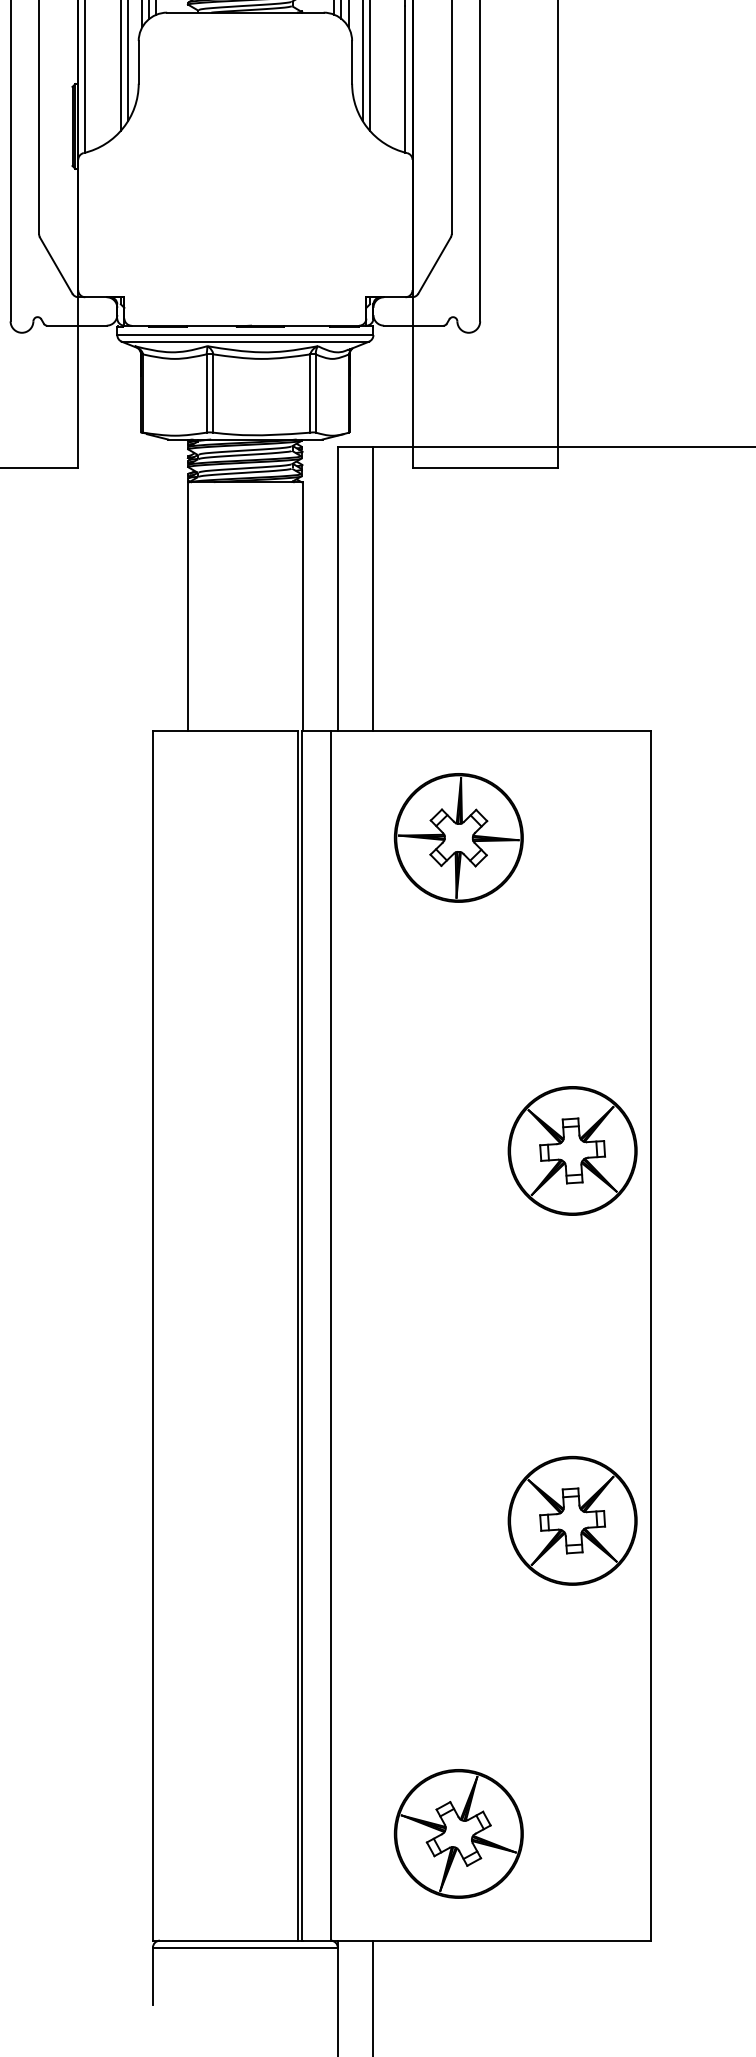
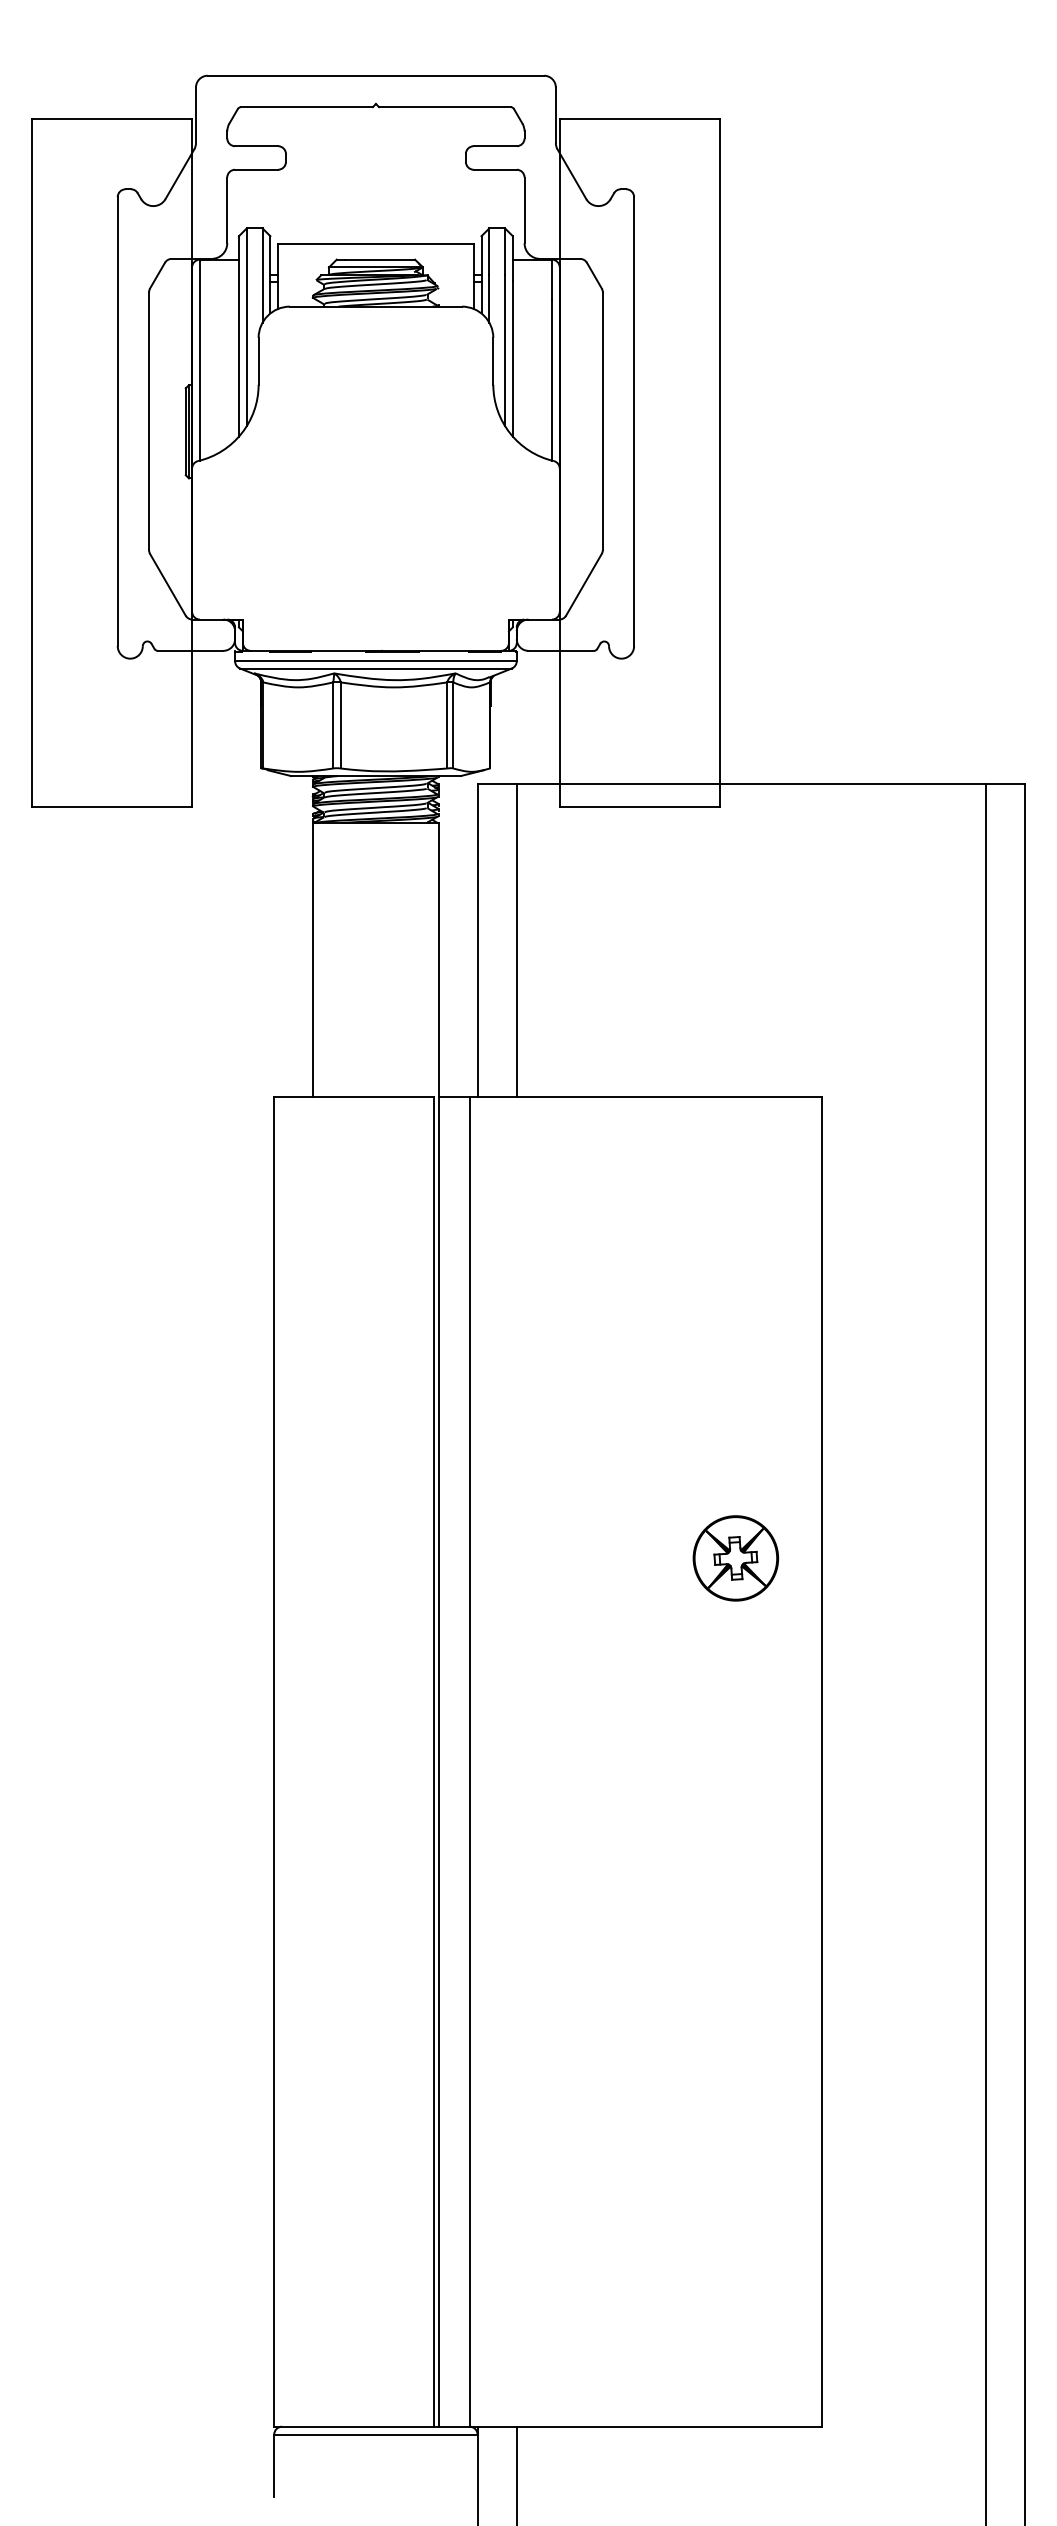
part: (458, 837) -> (610, 1213), removed
part: (572, 1151) -> (735, 1558), size x0.6
part: (572, 1520) -> (735, 1964), removed
part: (458, 1834) -> (610, 2309), removed

